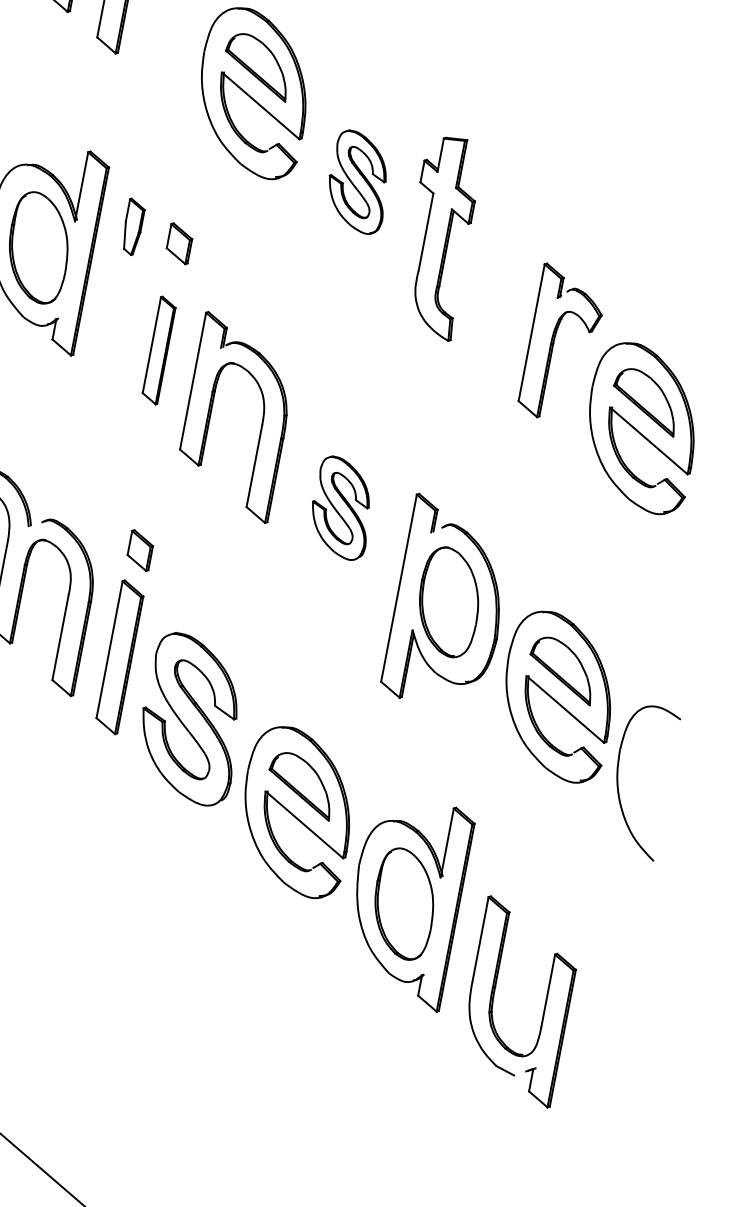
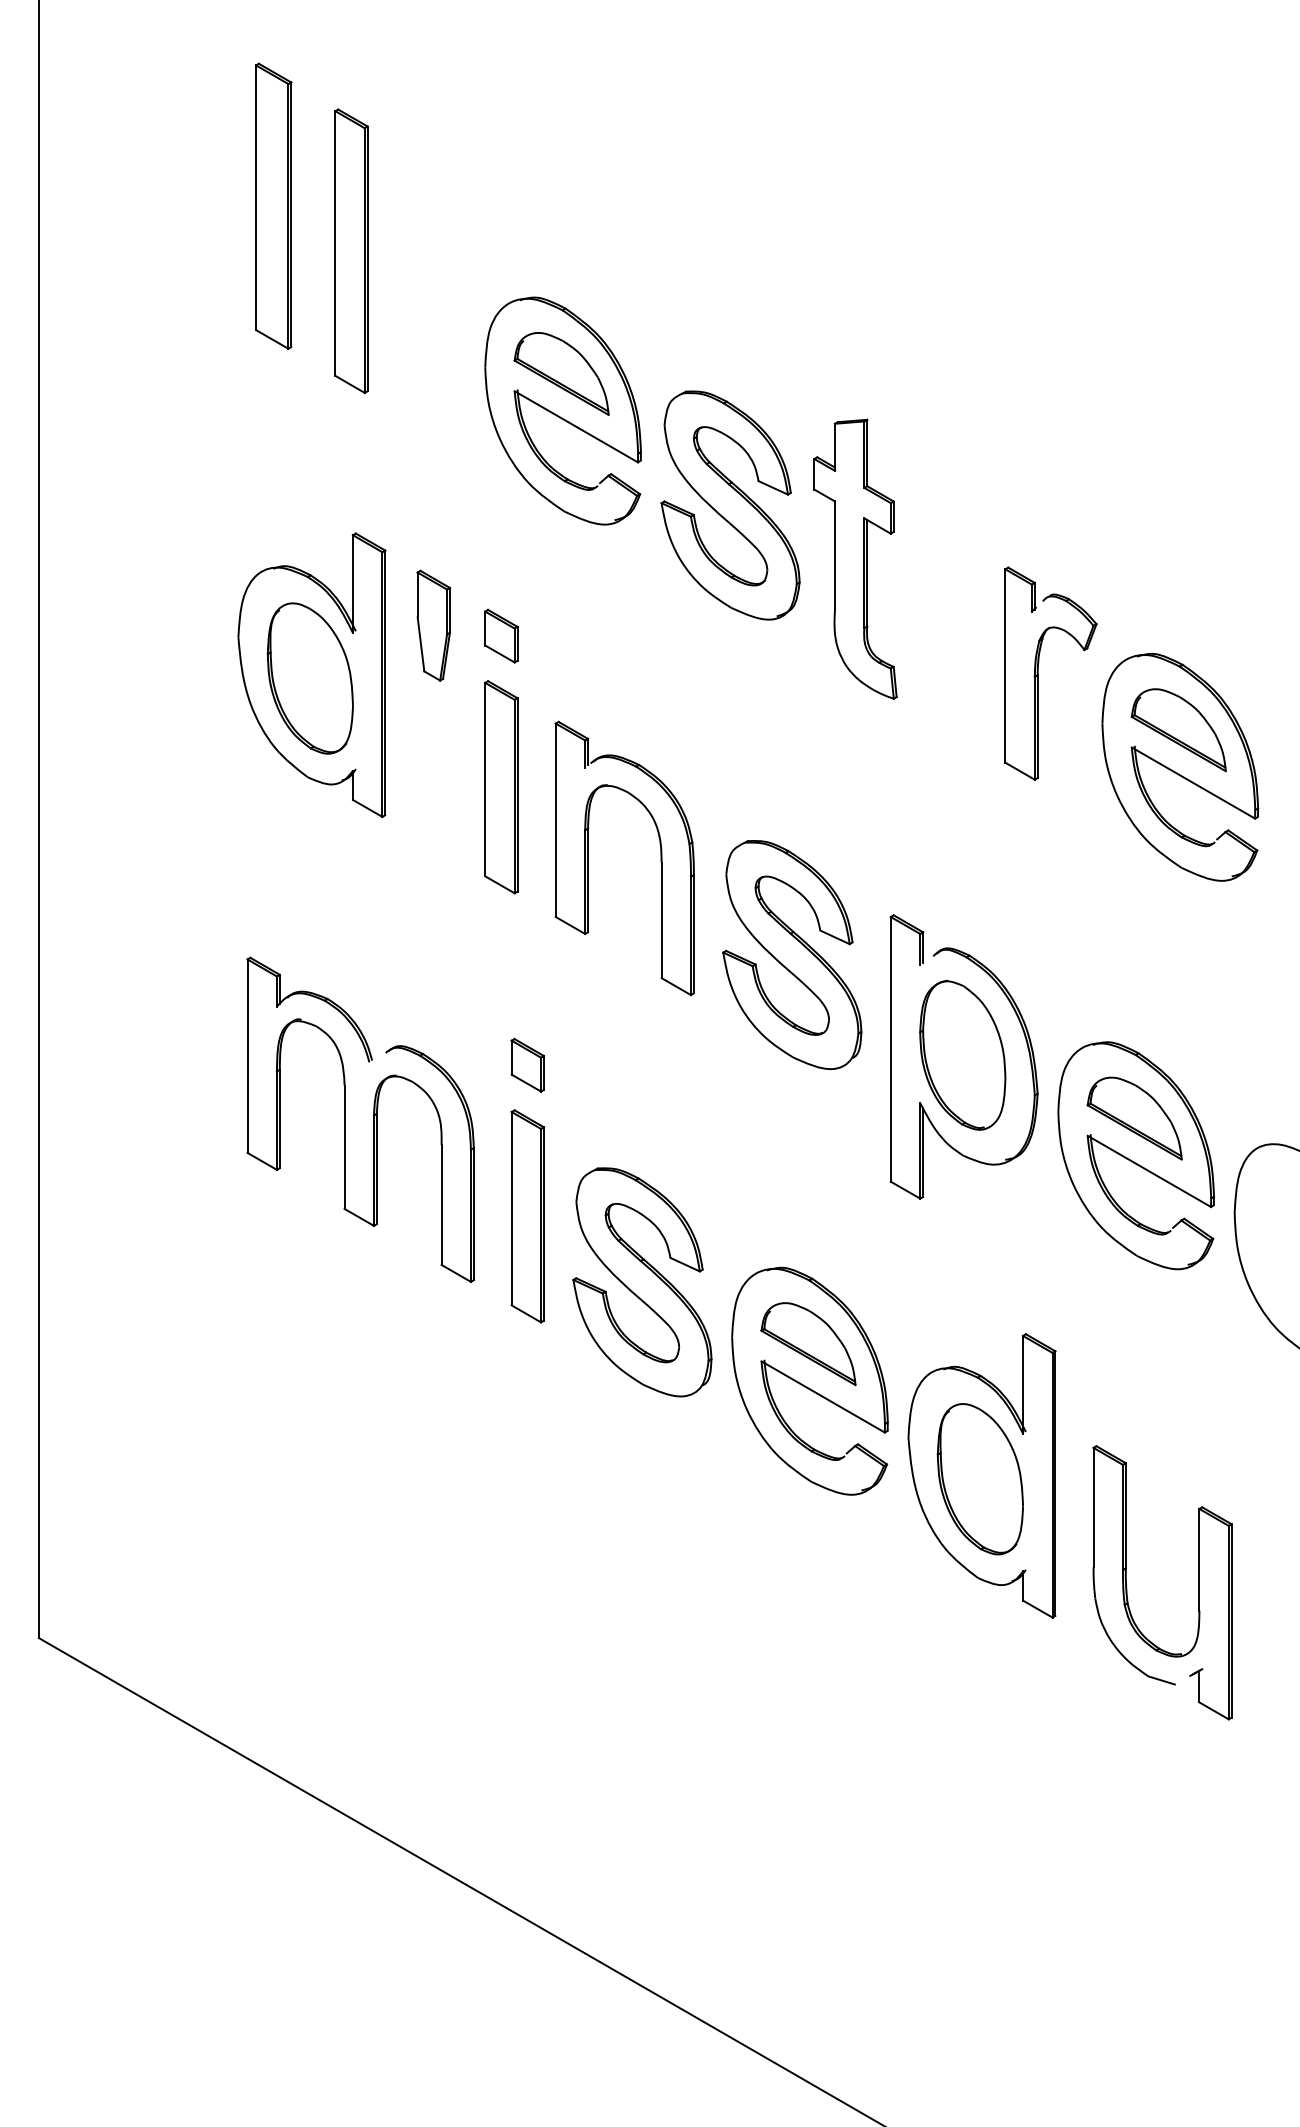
part: (359, 182) -> (730, 505), size x1.67
part: (132, 227) -> (433, 625), size x1.43
part: (159, 350) -> (501, 787), size x1.43
part: (342, 507) -> (792, 954), size x1.67

